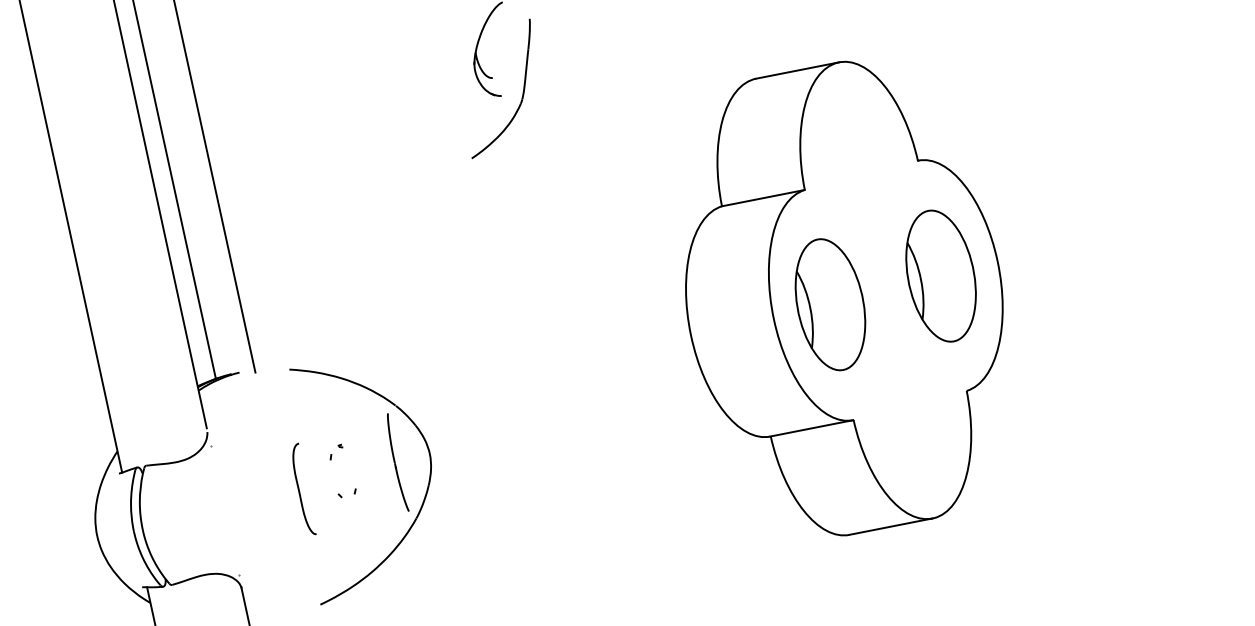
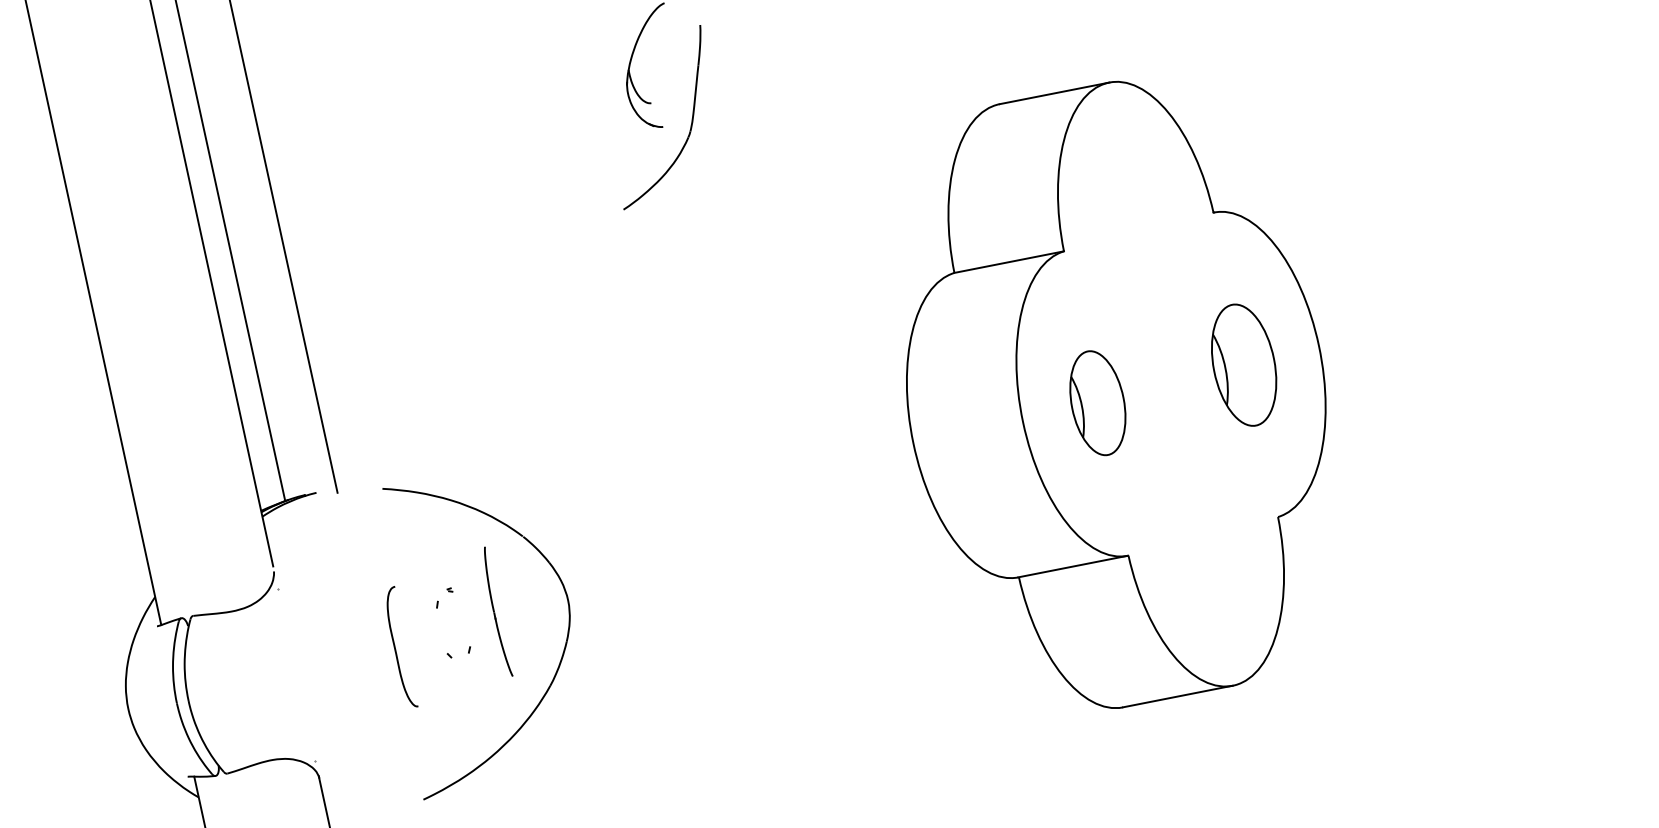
part: (940, 275) -> (1243, 364), size x0.7
part: (830, 304) -> (1097, 402), size x0.6
part: (398, 462) -> (498, 611), moved

